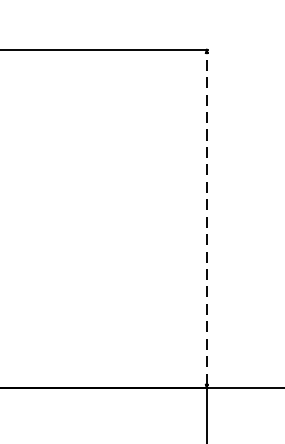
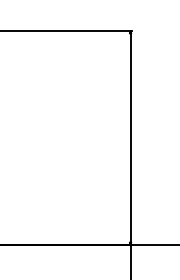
line: (206, 219) -> (130, 138), dashed -> solid

